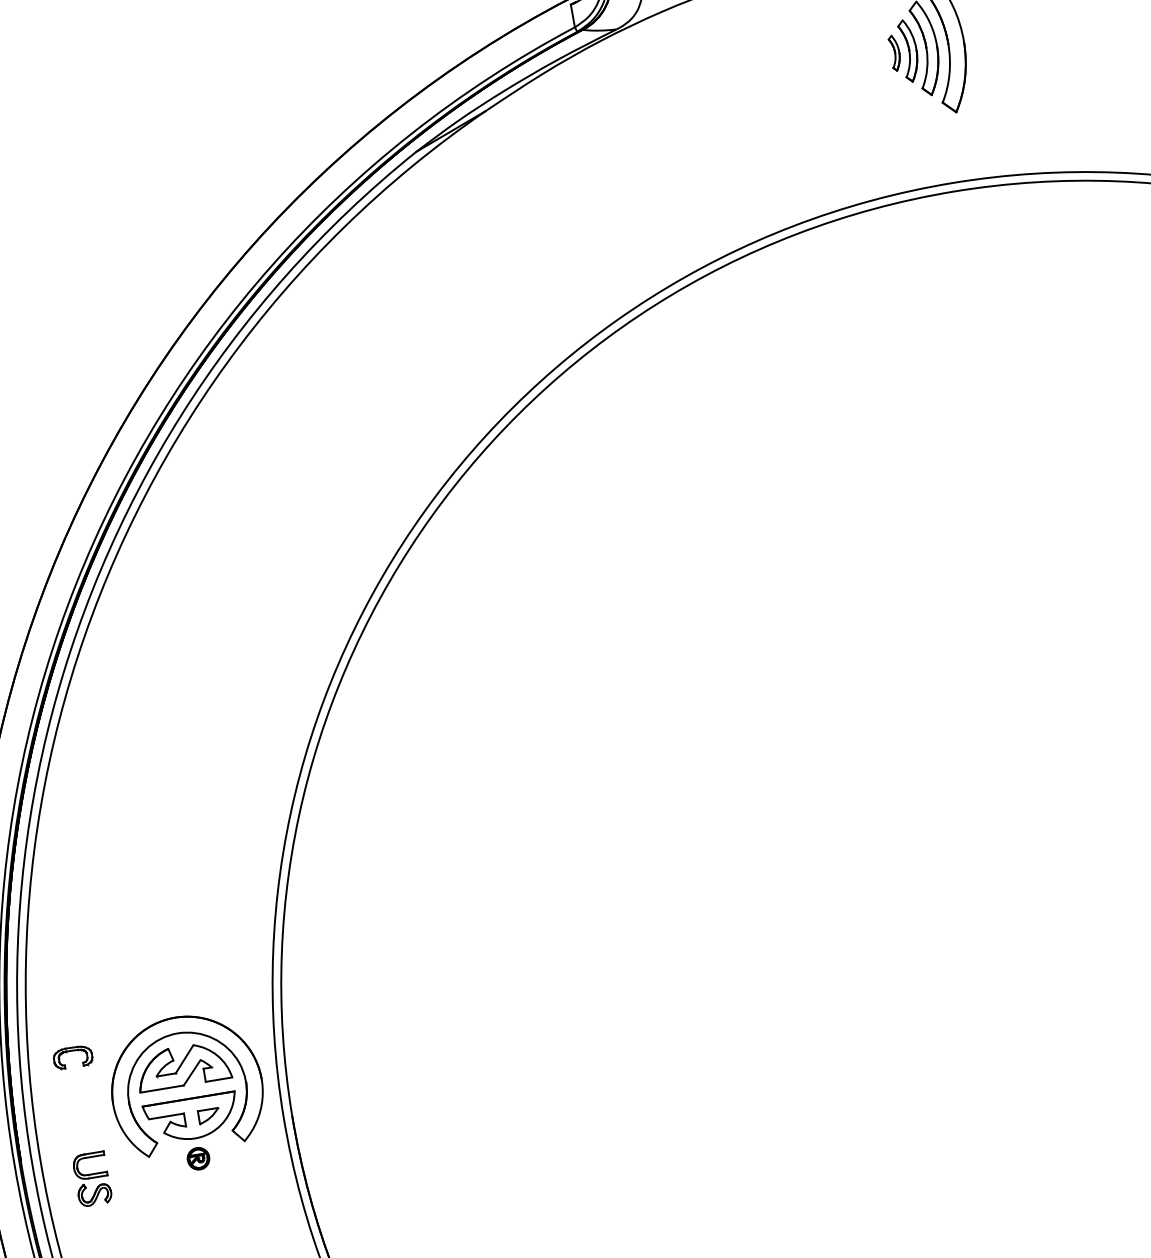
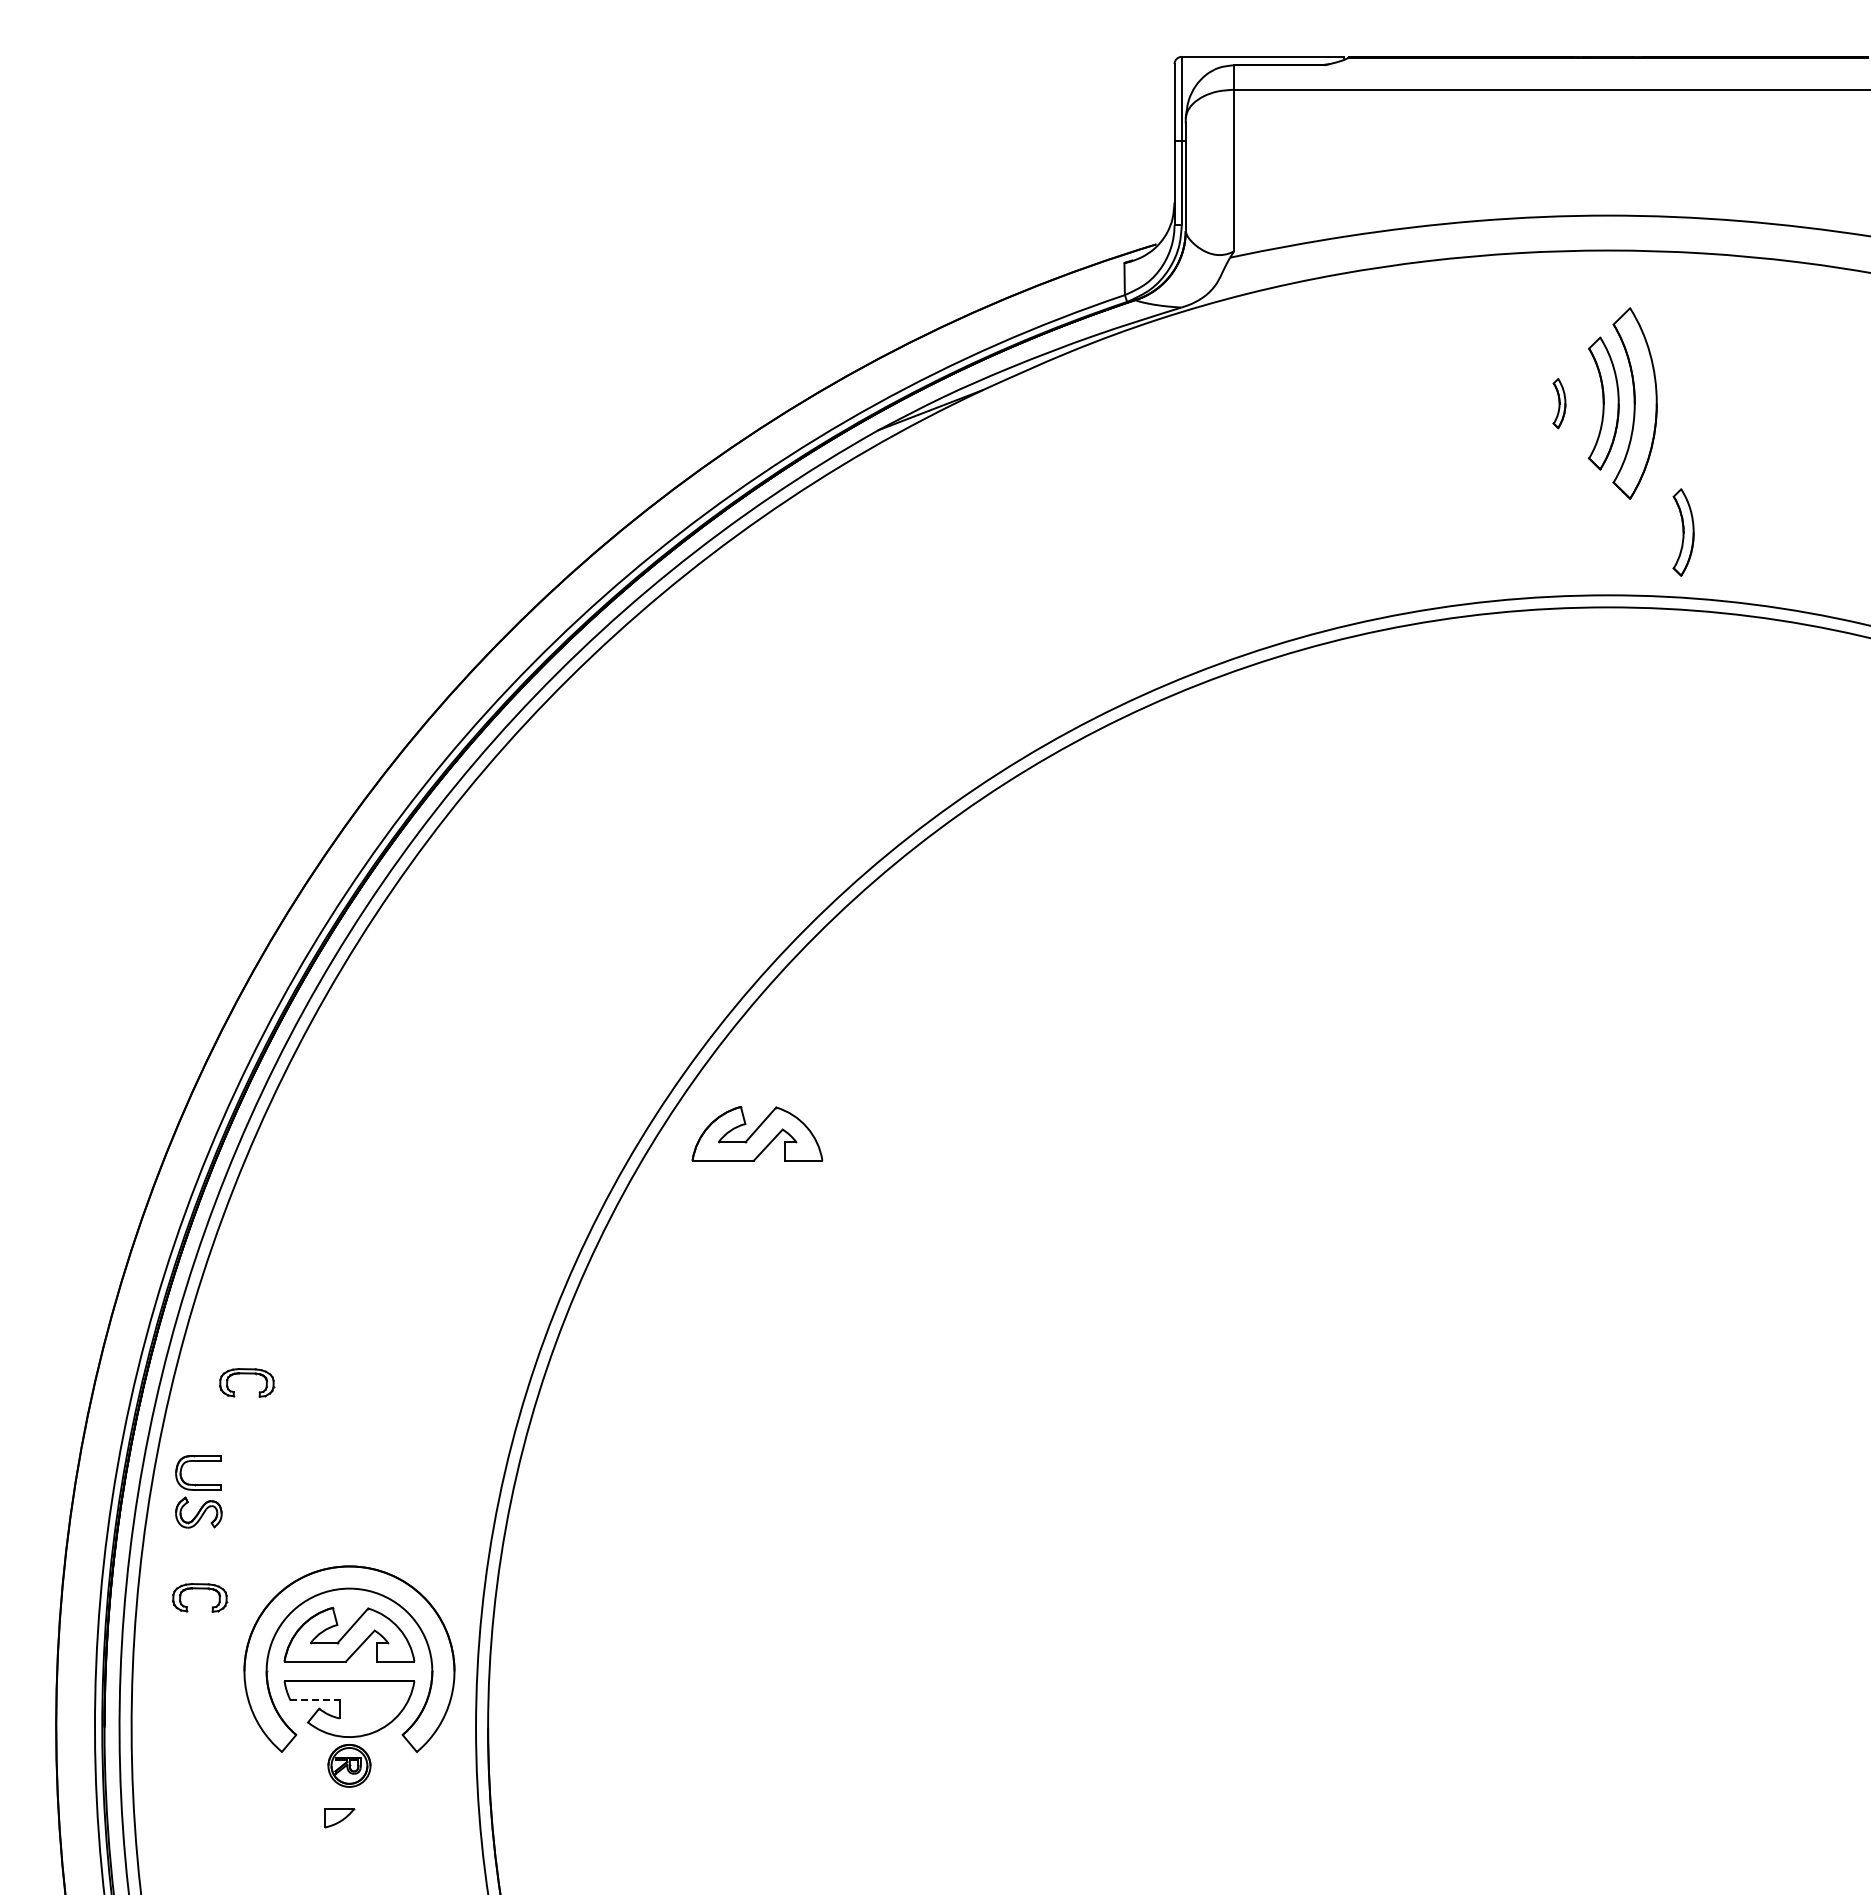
part: (909, 50) -> (1683, 532), moved
part: (413, 663) -> (757, 1133), added
part: (80, 893) -> (247, 1374), added
line: (166, 1116) -> (315, 1700), solid -> dashed
part: (208, 1116) -> (339, 1818), moved
part: (198, 1158) -> (349, 1765), size x1.4
part: (92, 1179) -> (198, 1491), moved

